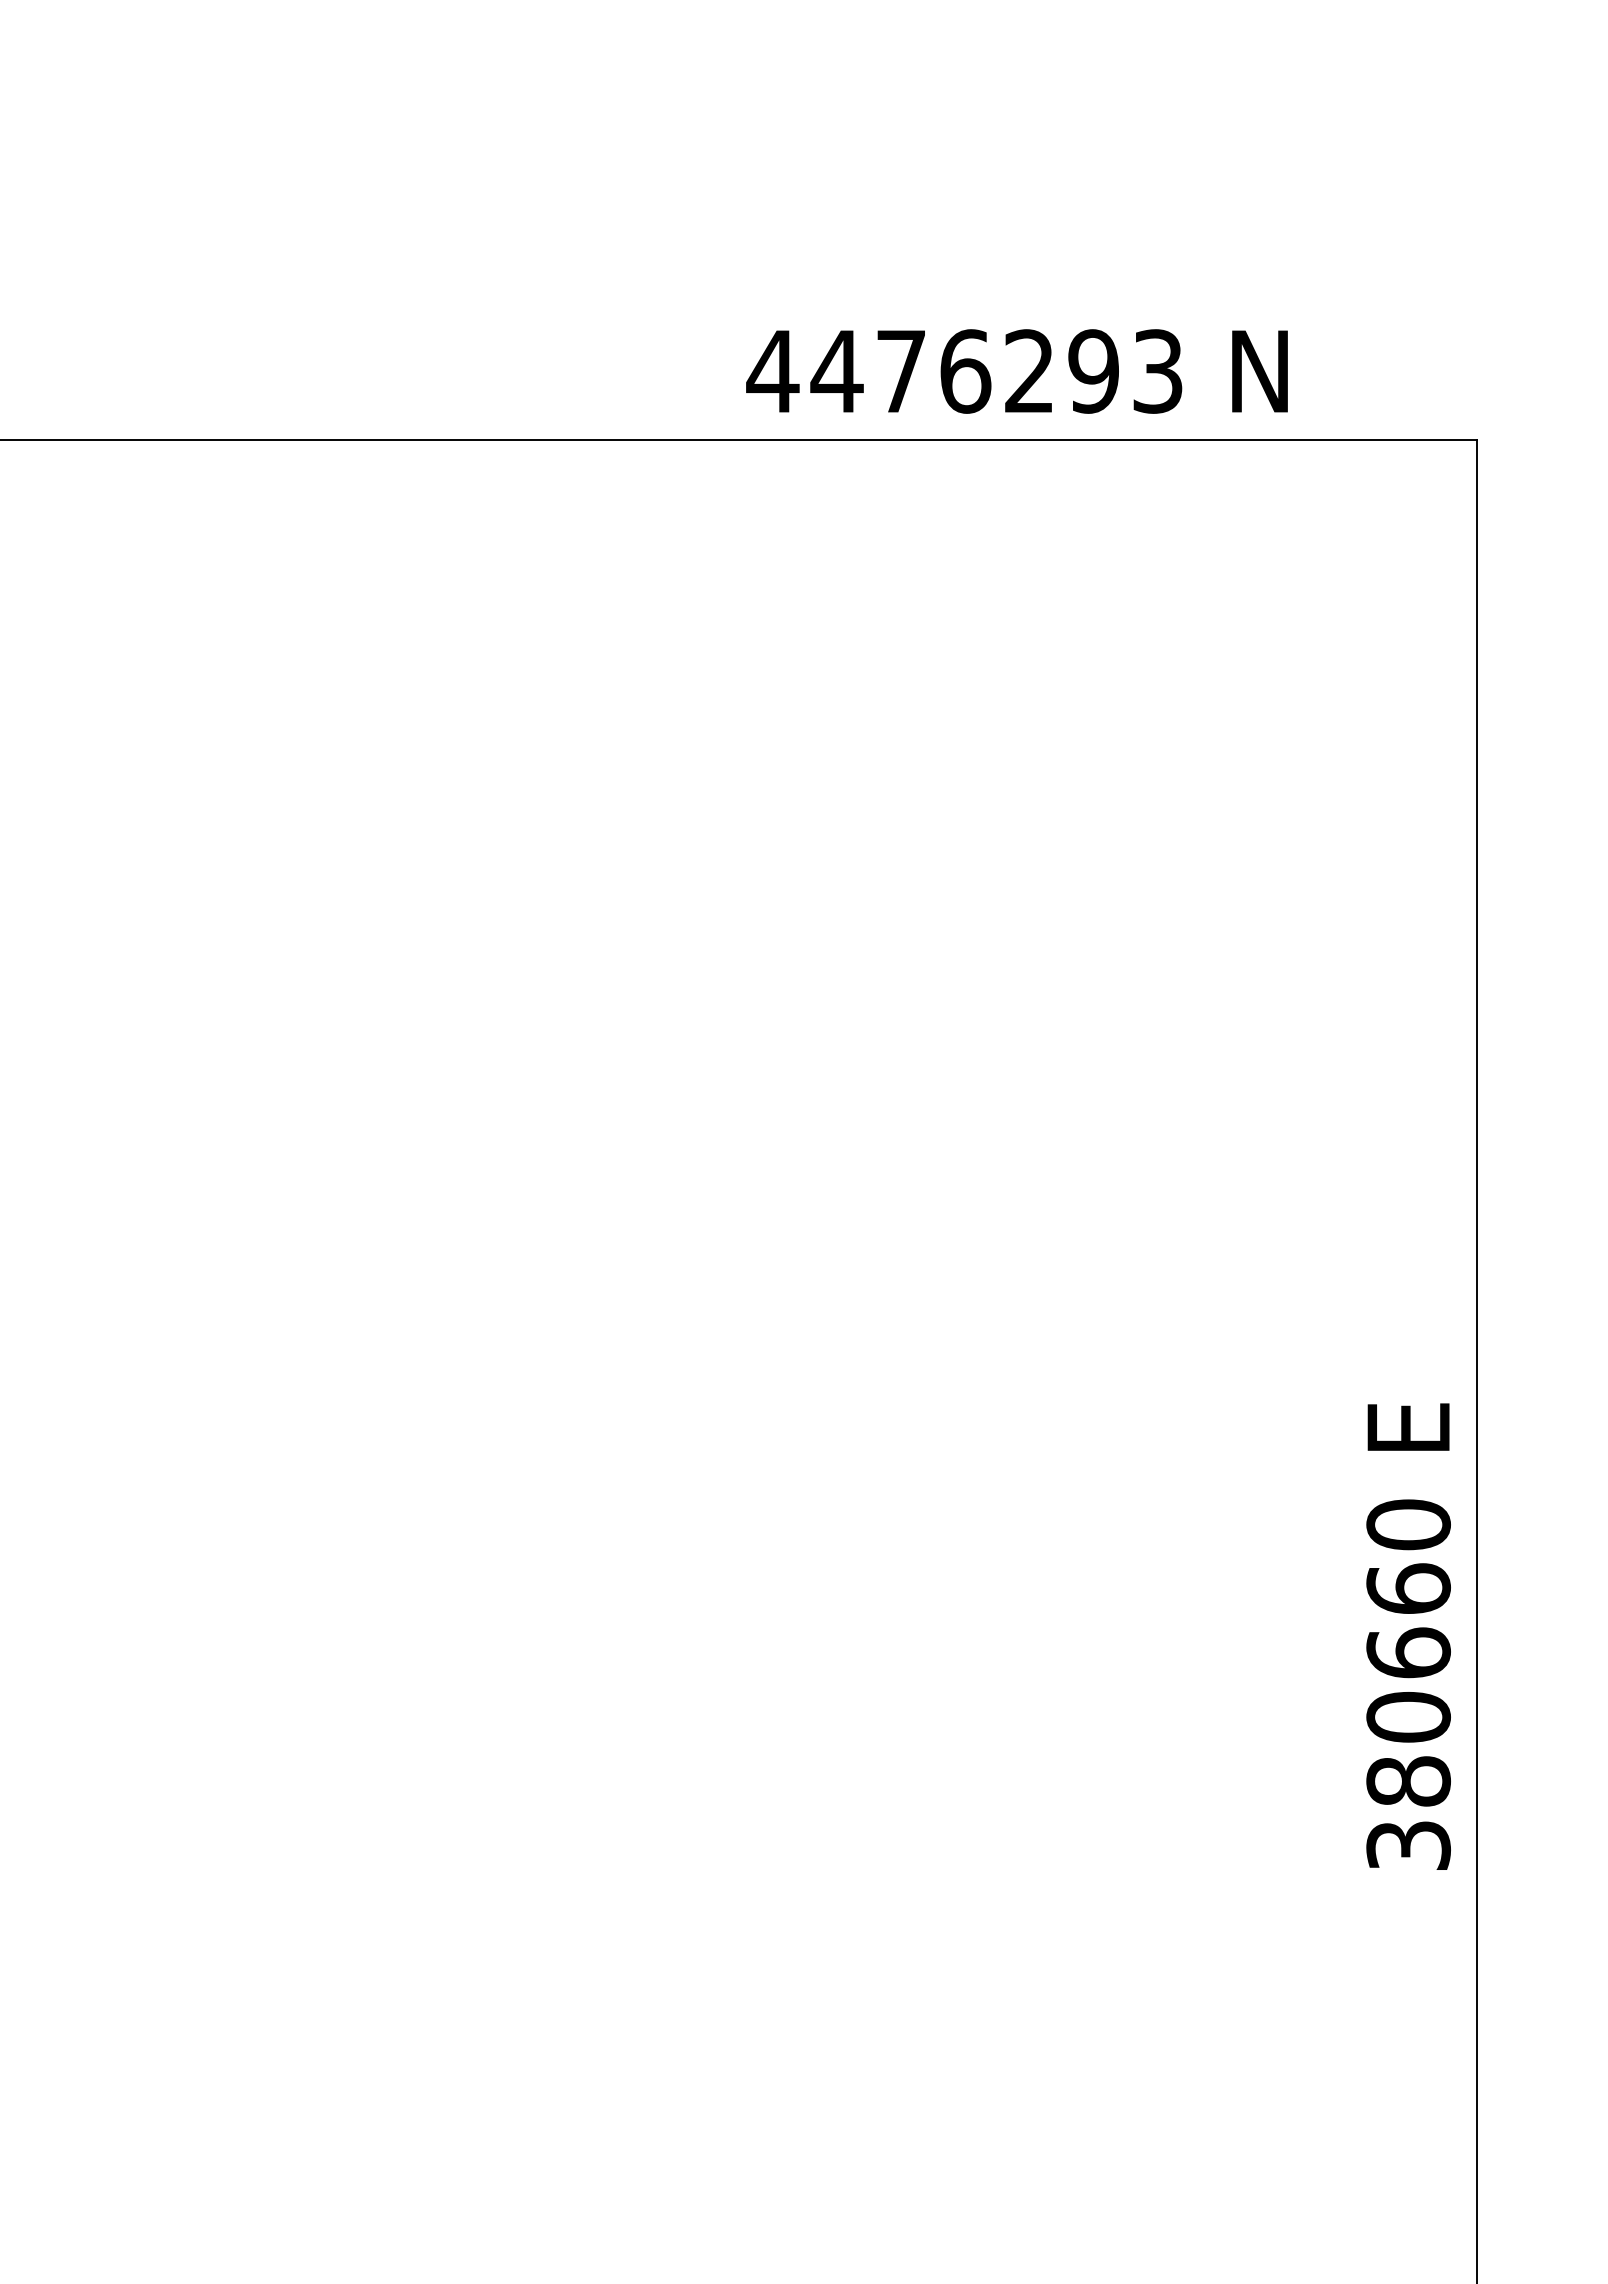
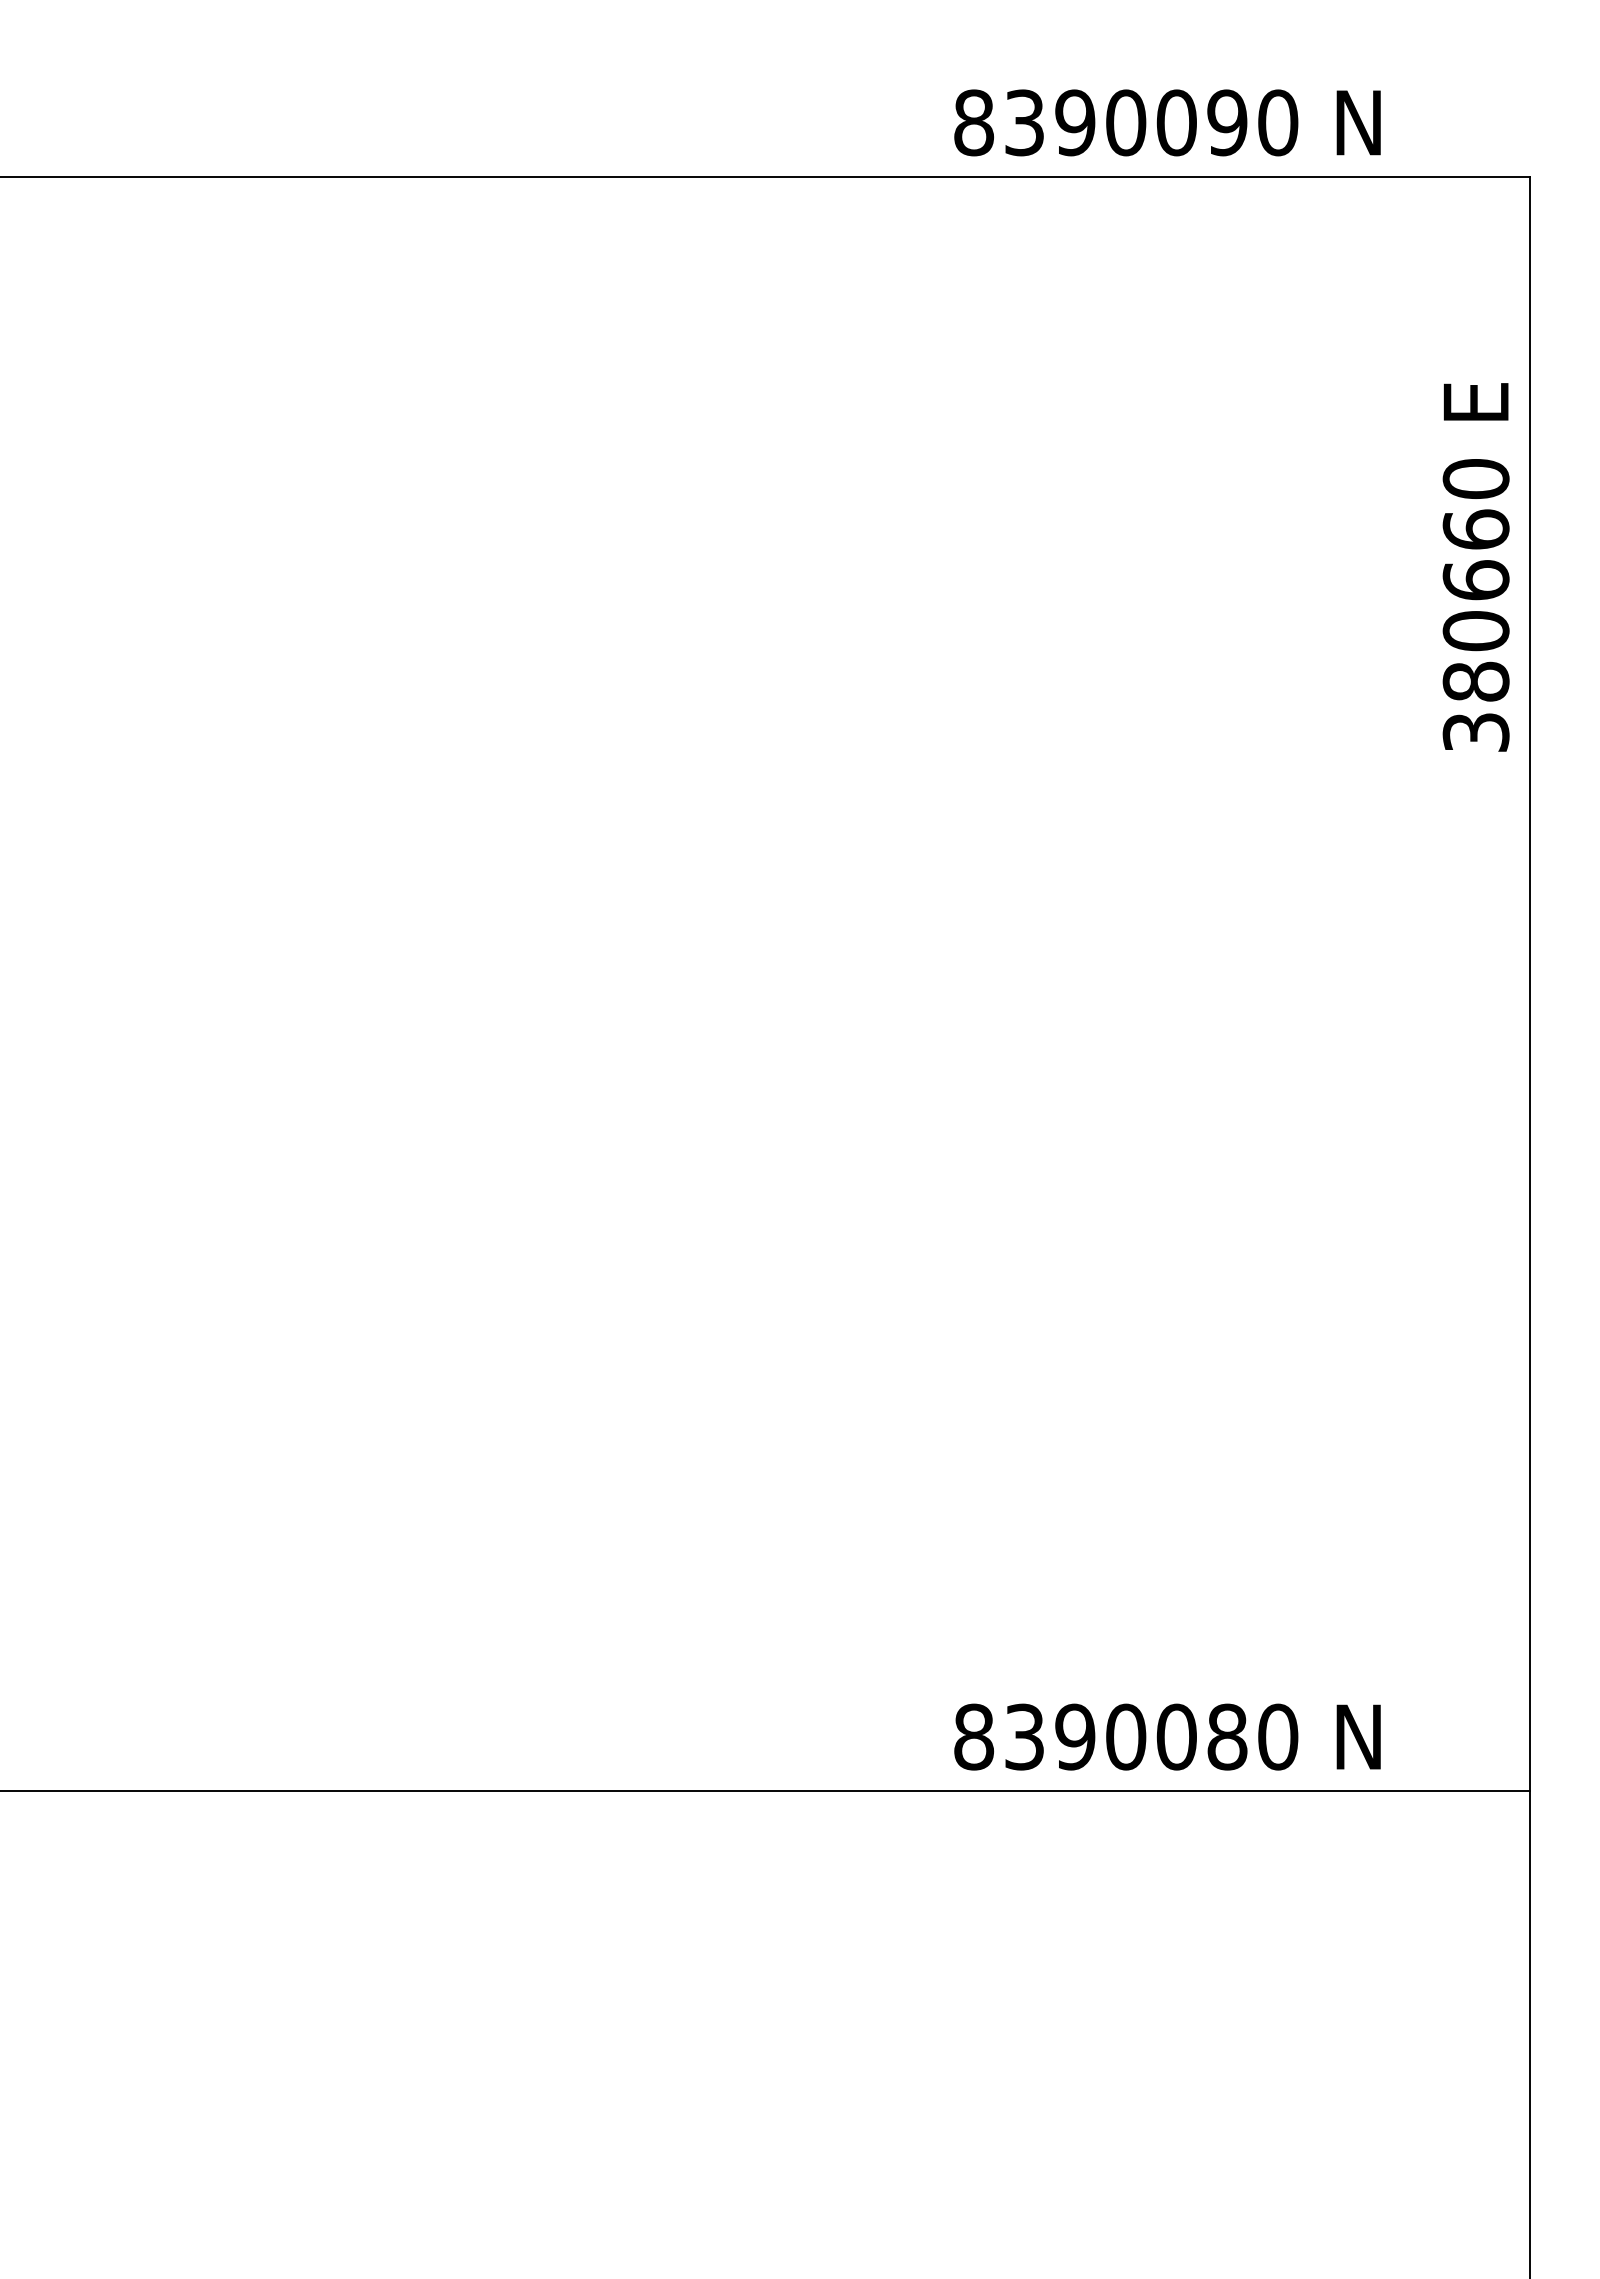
text: (964, 371) -> (1125, 122), 4476293 -> 8390090
text: (1407, 1636) -> (1475, 567), moved

